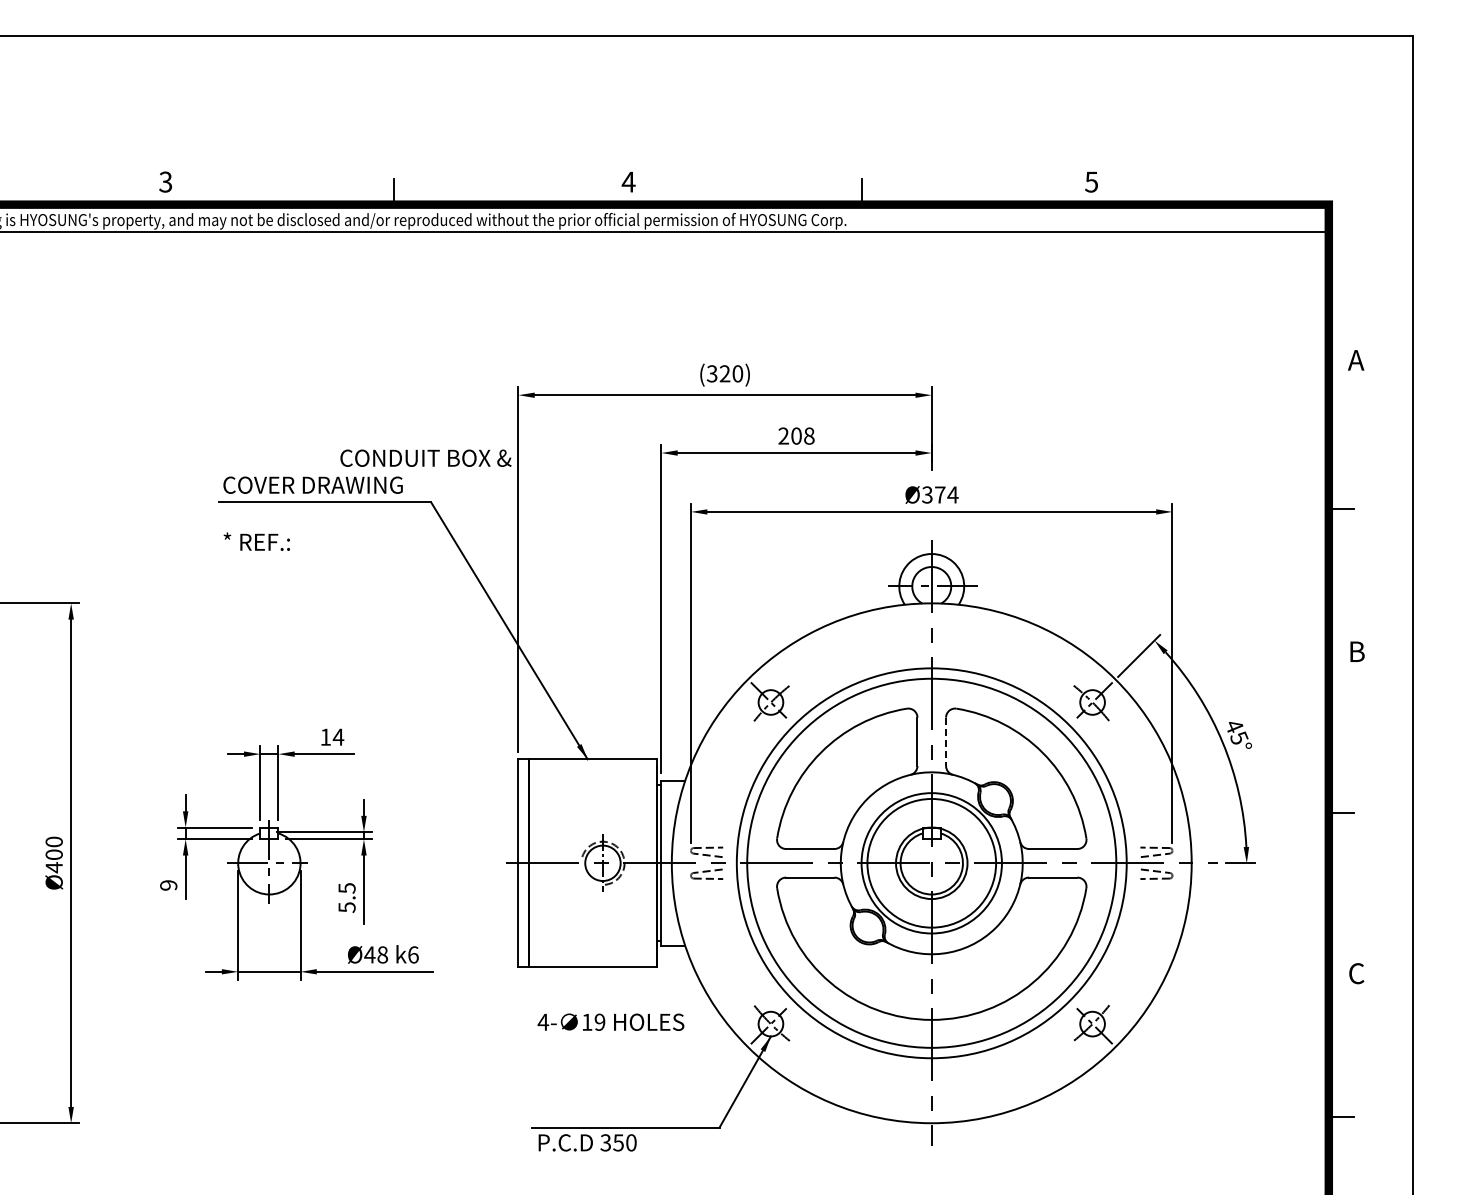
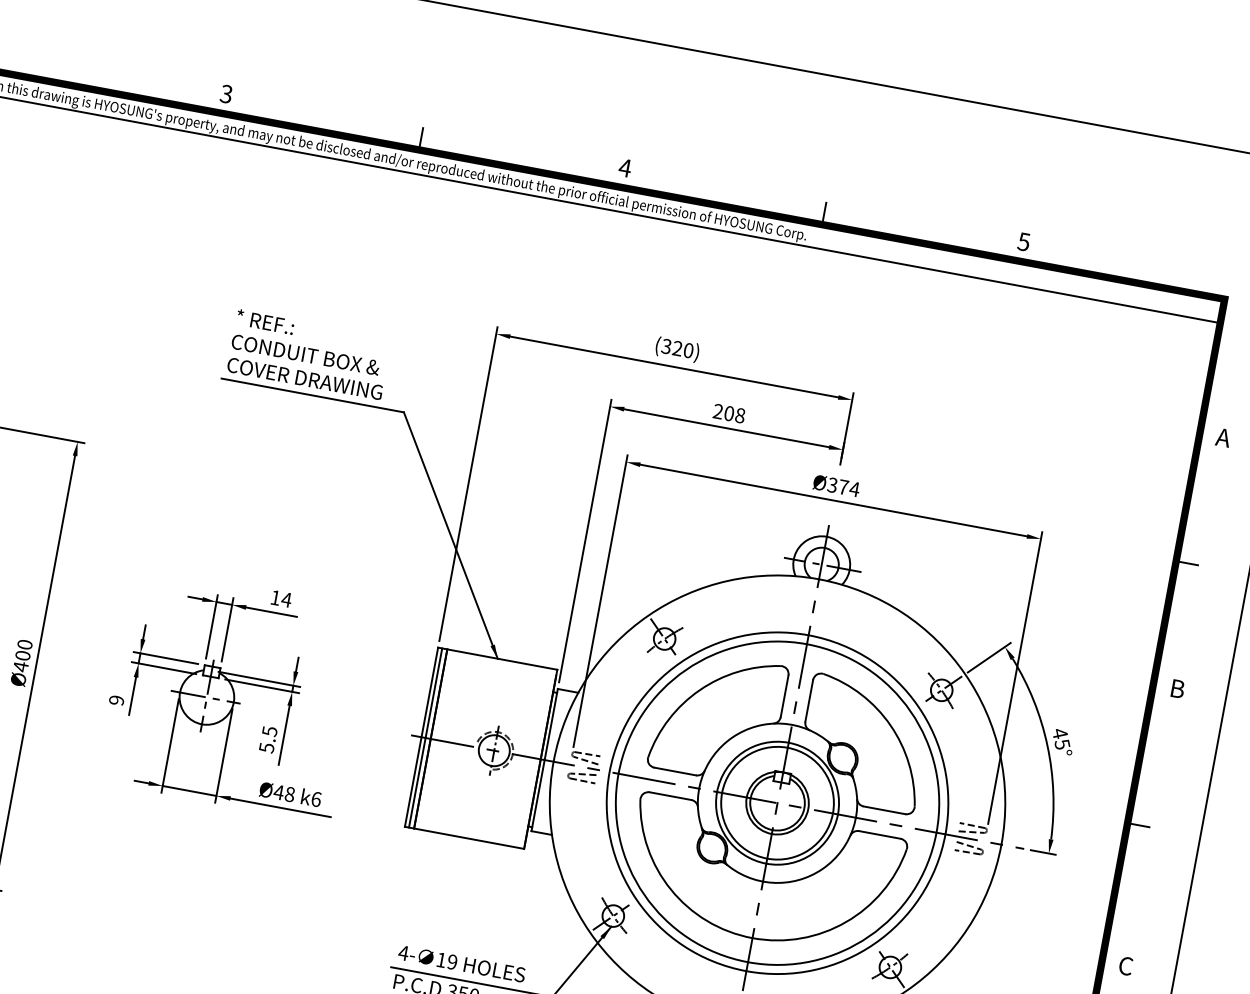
text: (425, 457) -> (305, 354), moved
text: (256, 541) -> (265, 321), moved
line: (946, 742) -> (809, 701), dashed -> solid
line: (523, 863) -> (425, 738), added
text: (610, 1021) -> (461, 963), moved

